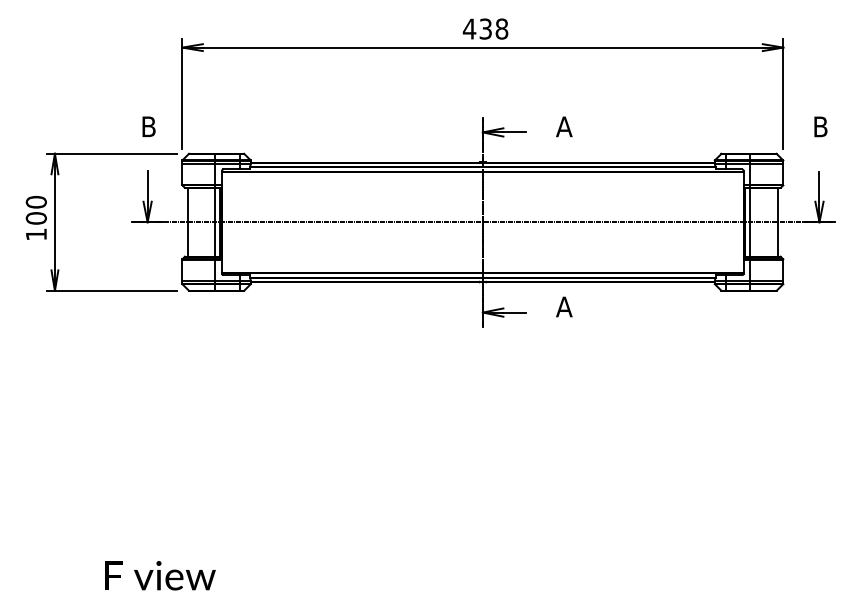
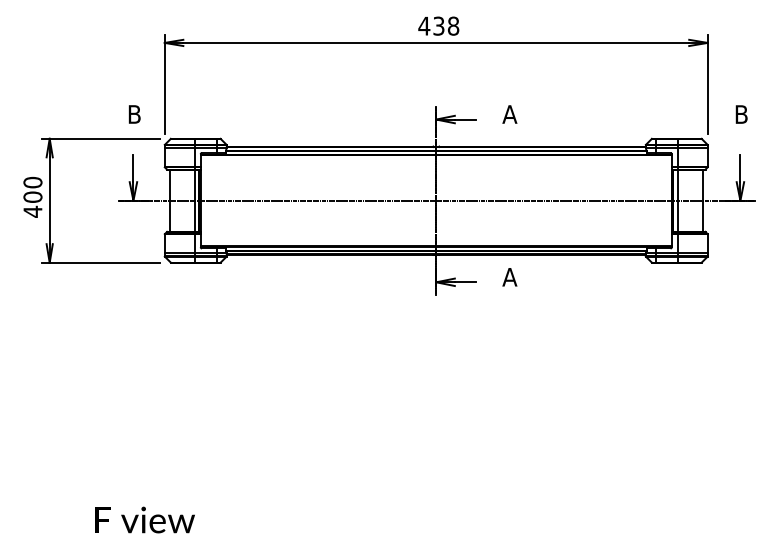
text: (35, 234) -> (32, 211), 100 -> 400

